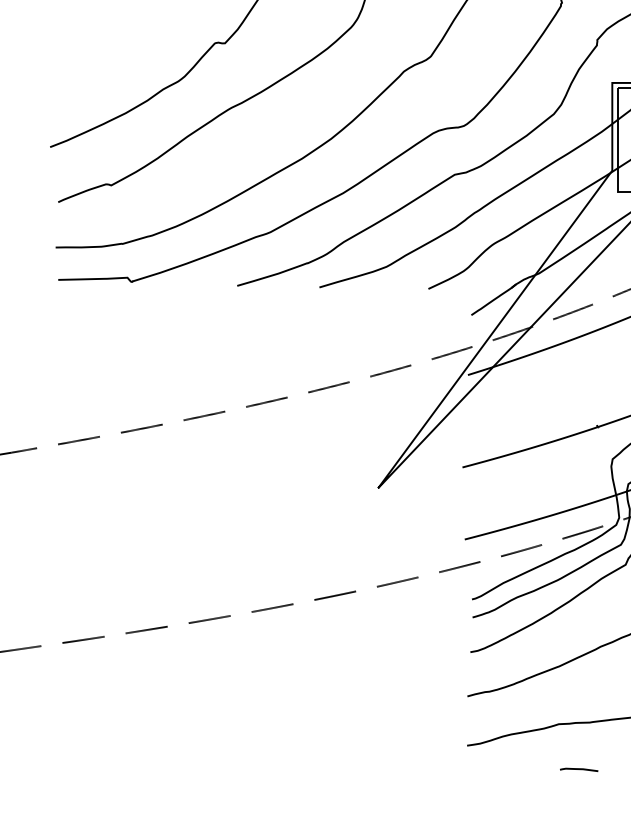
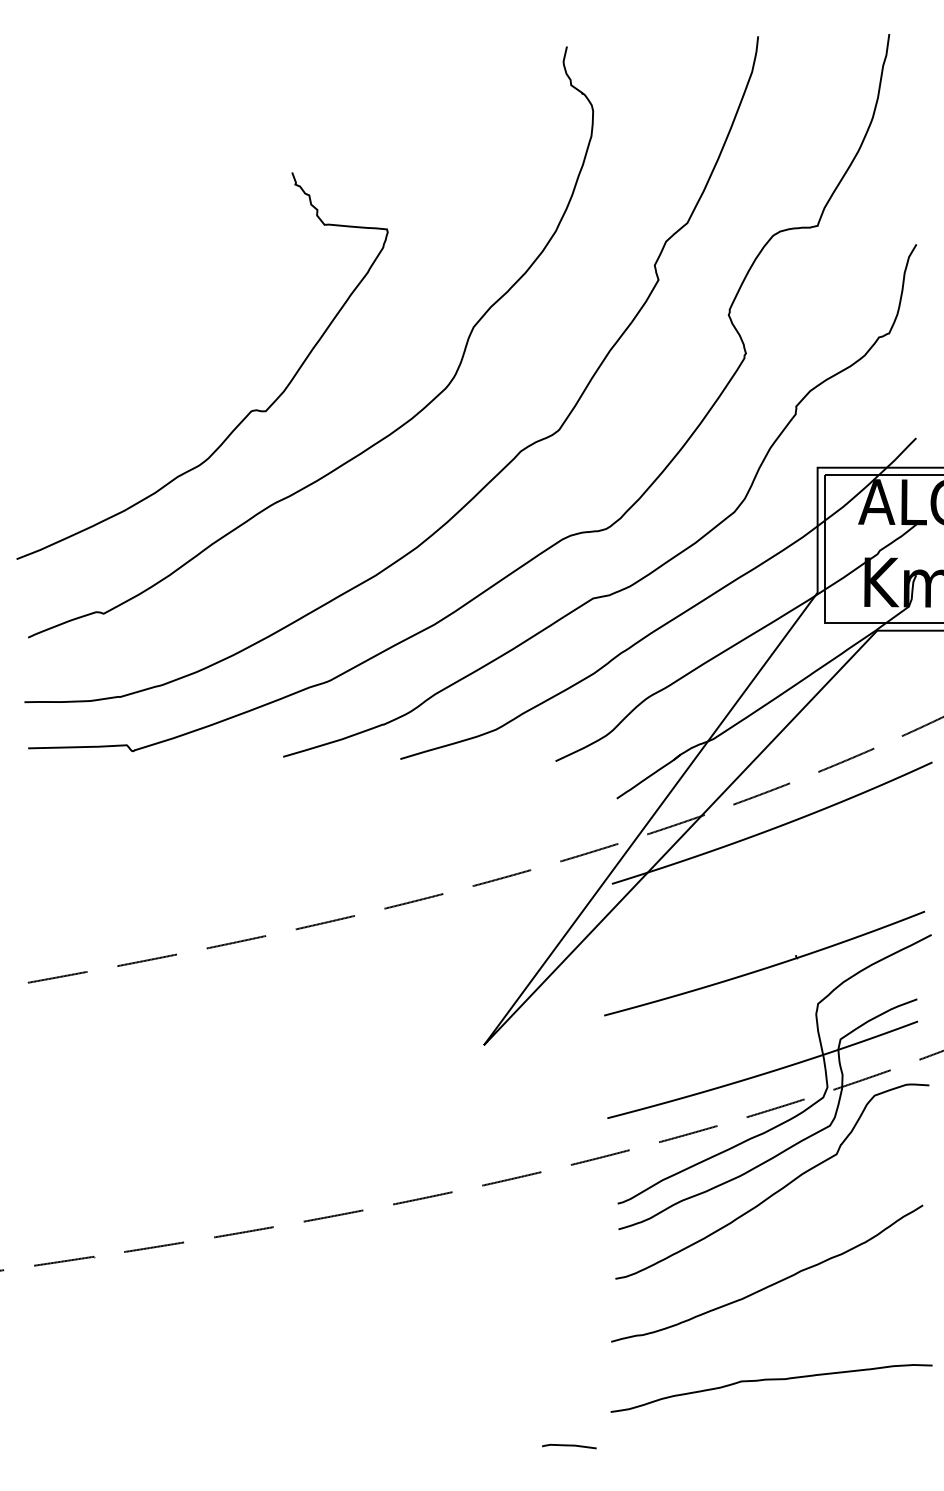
curve: (579, 769) -> (569, 1446), moved

